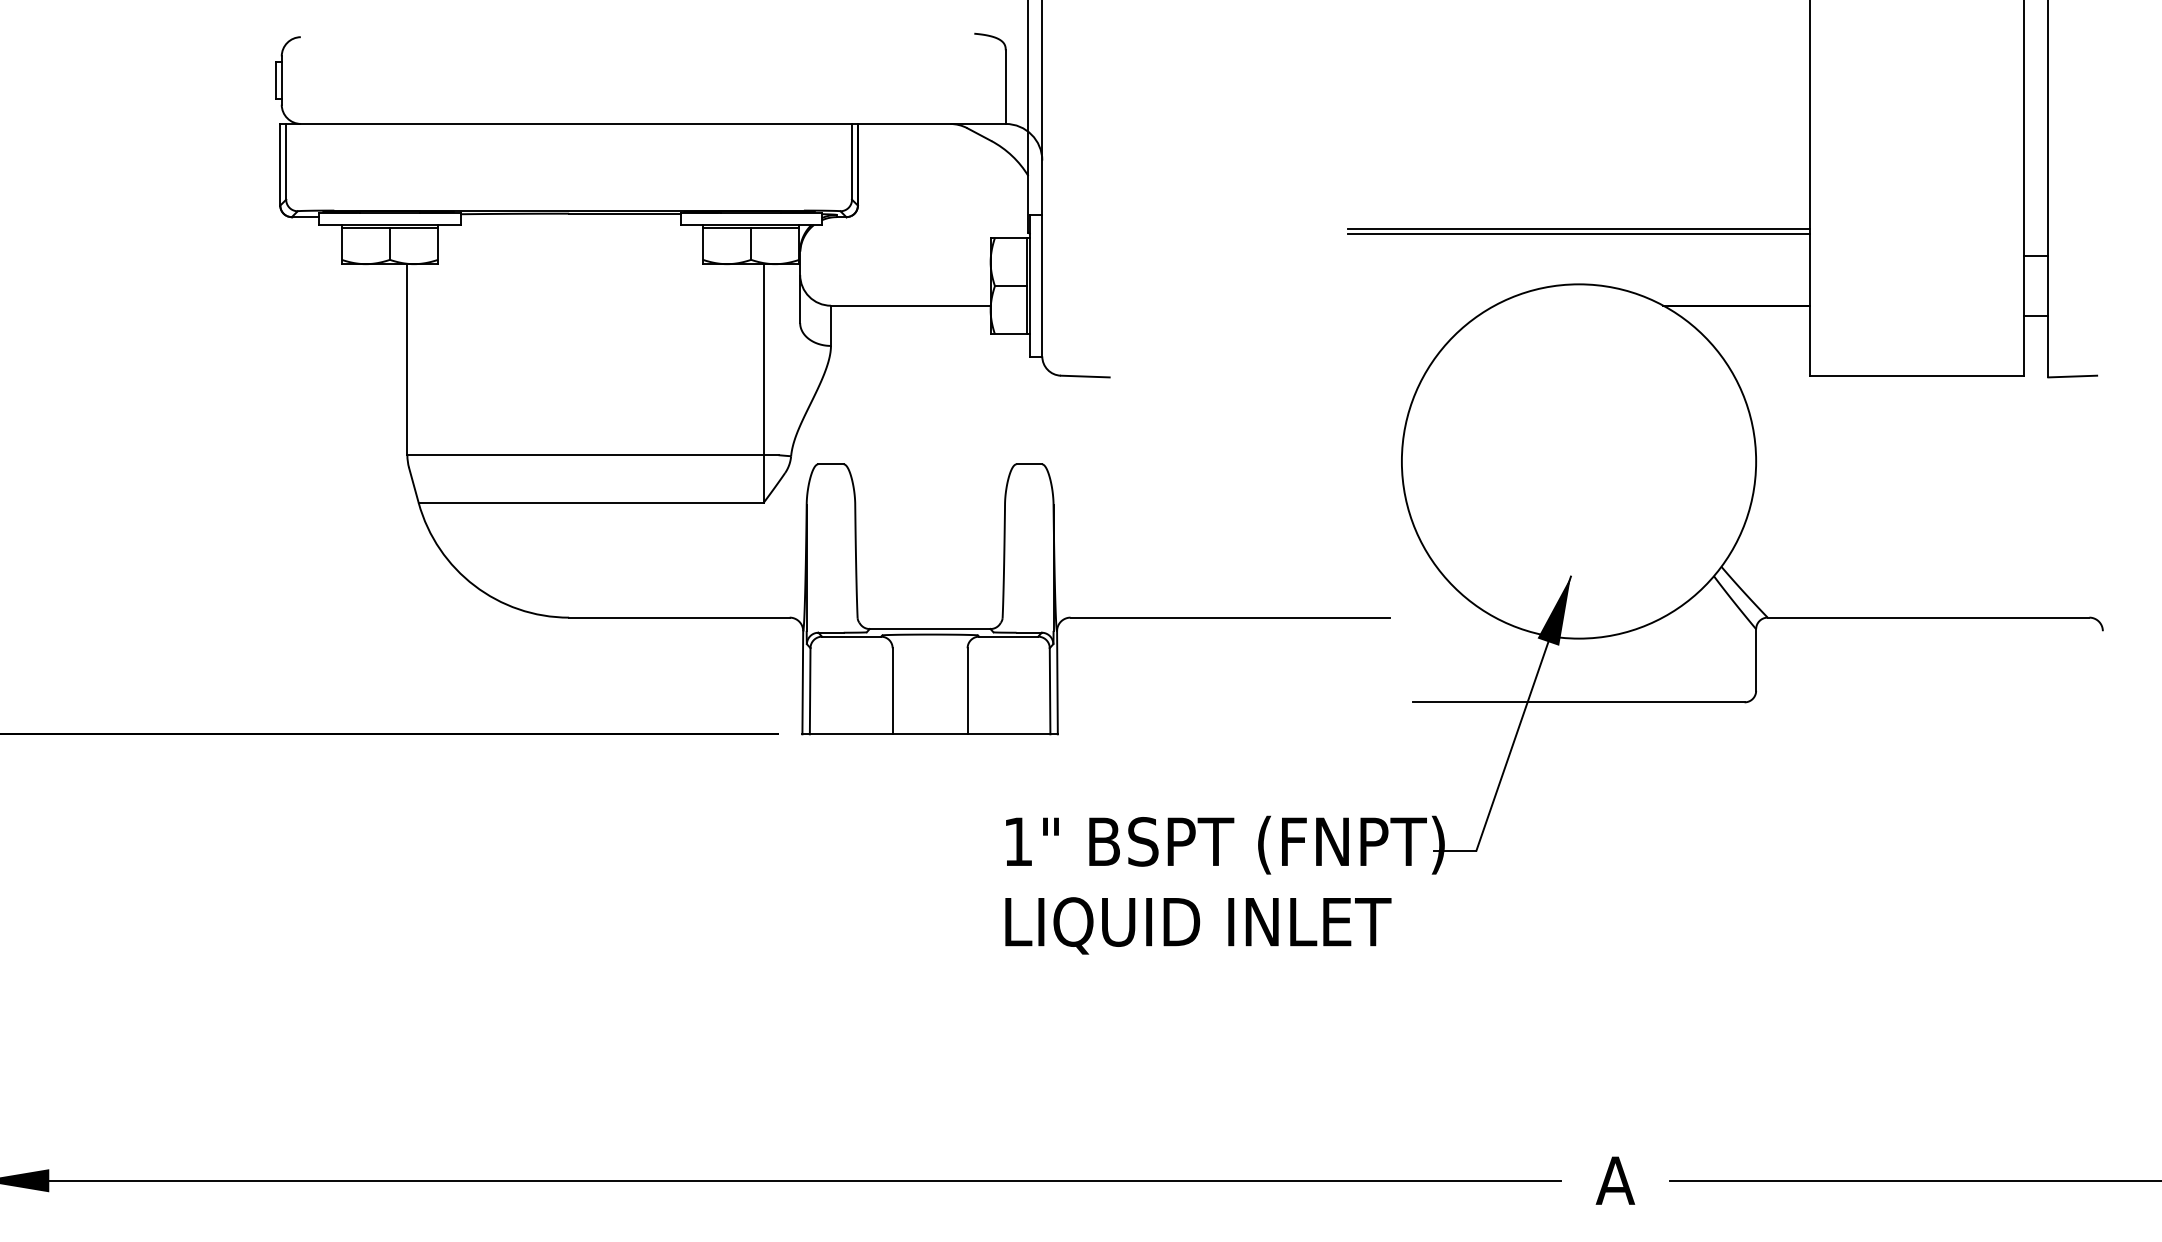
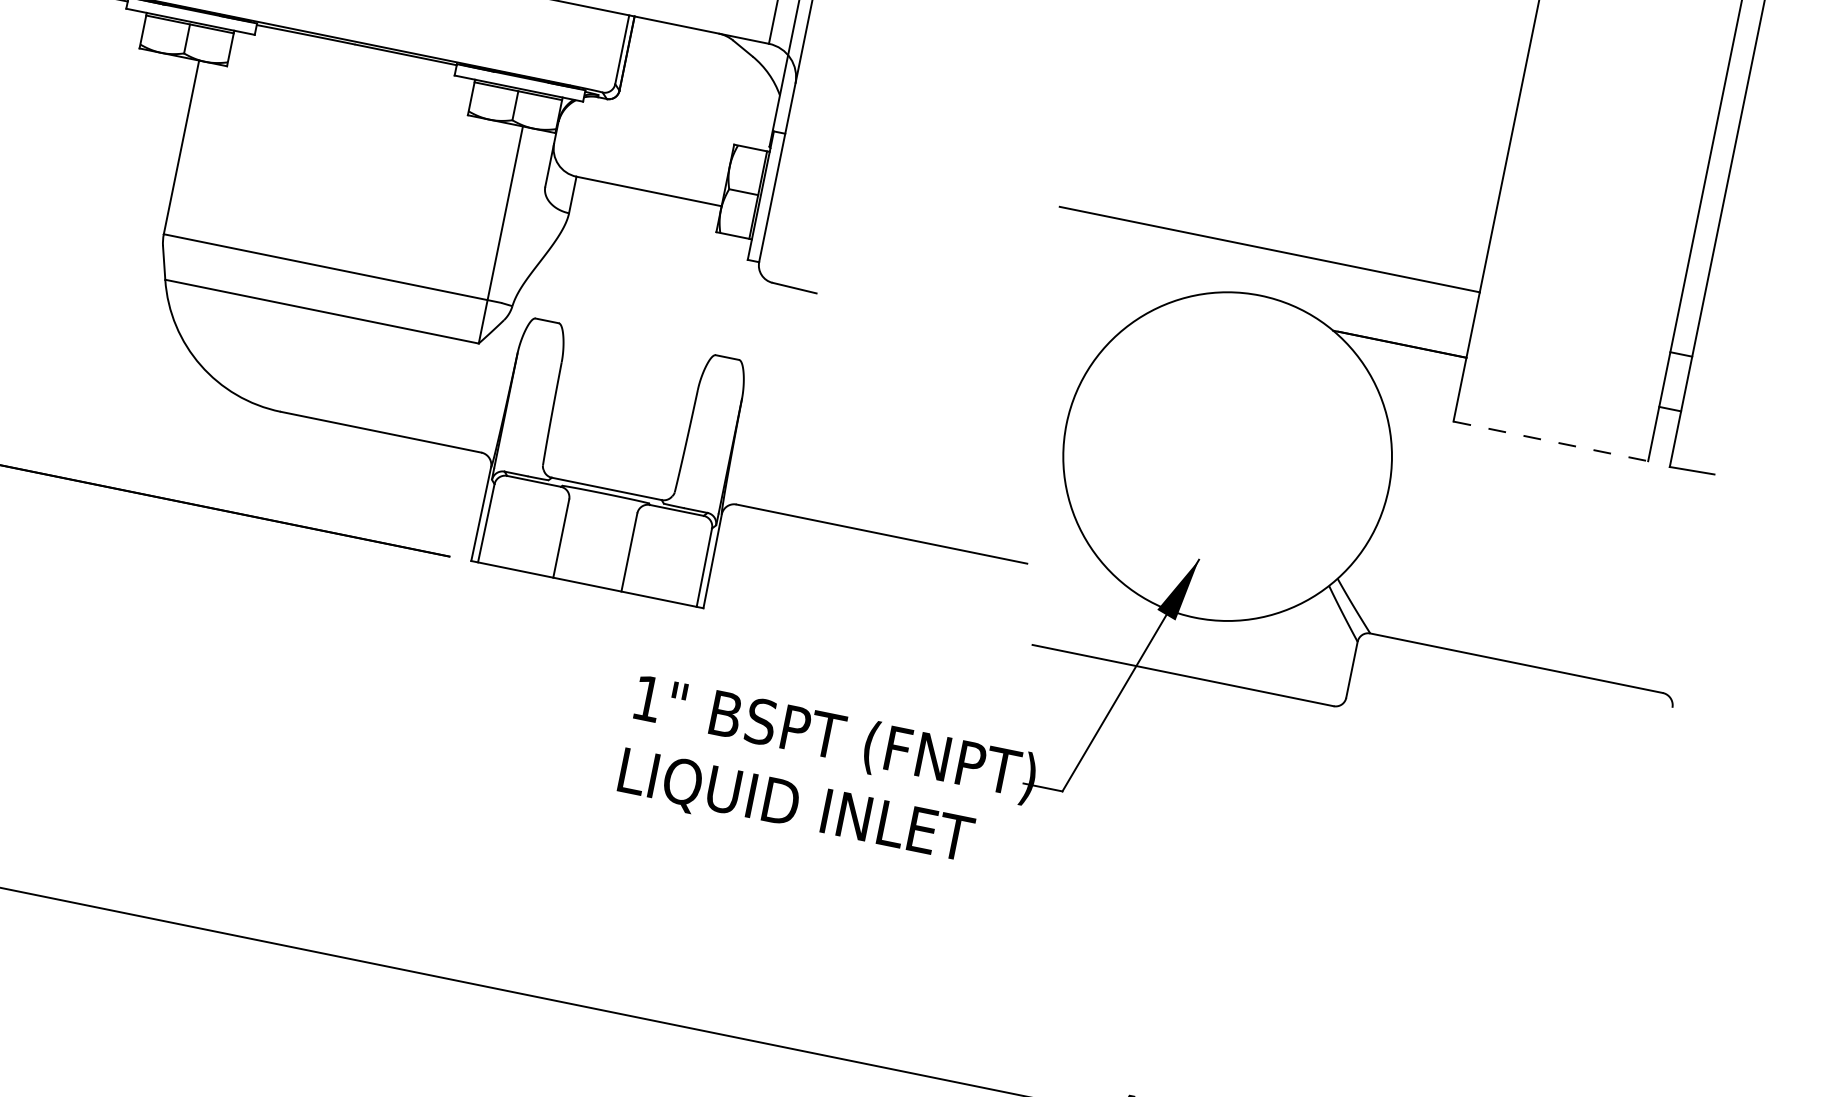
line: (1578, 228) -> (1270, 244), removed
line: (1917, 375) -> (1551, 441), solid -> dashed

